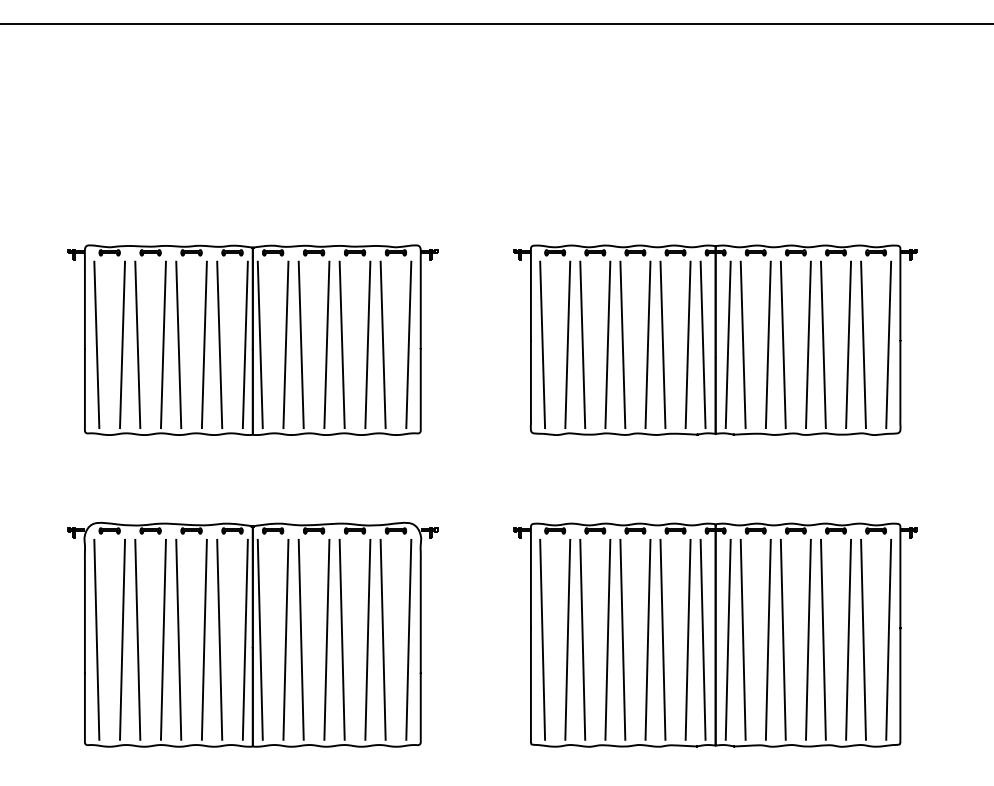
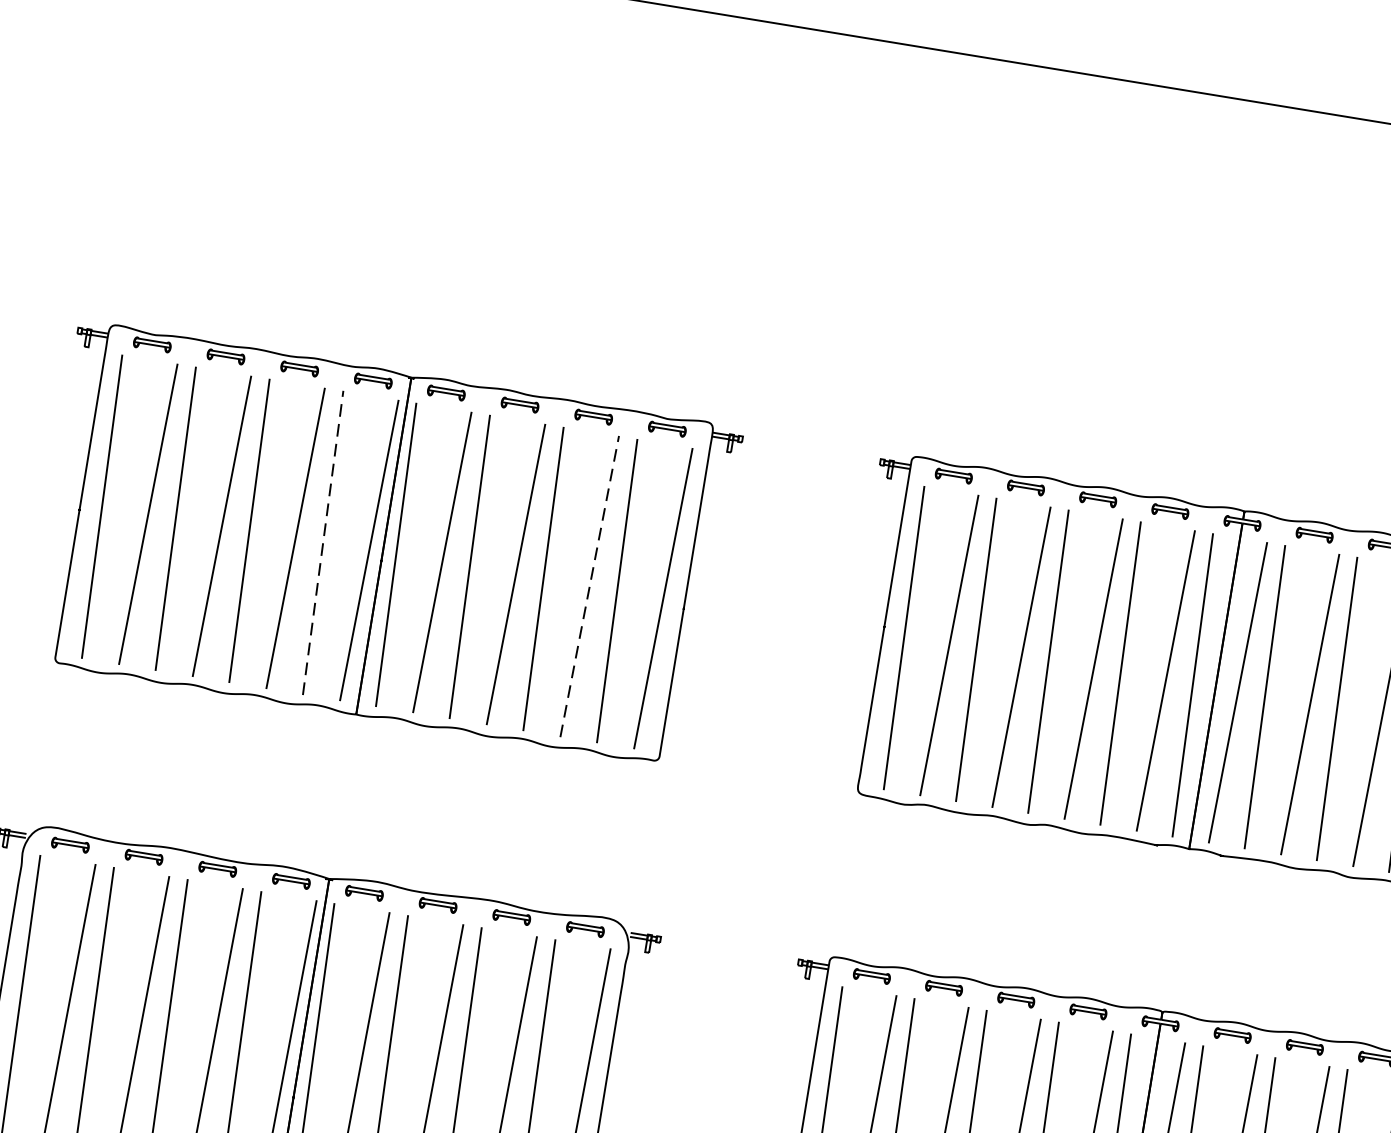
line: (219, 344) -> (322, 542), solid -> dashed
line: (367, 344) -> (589, 585), solid -> dashed

